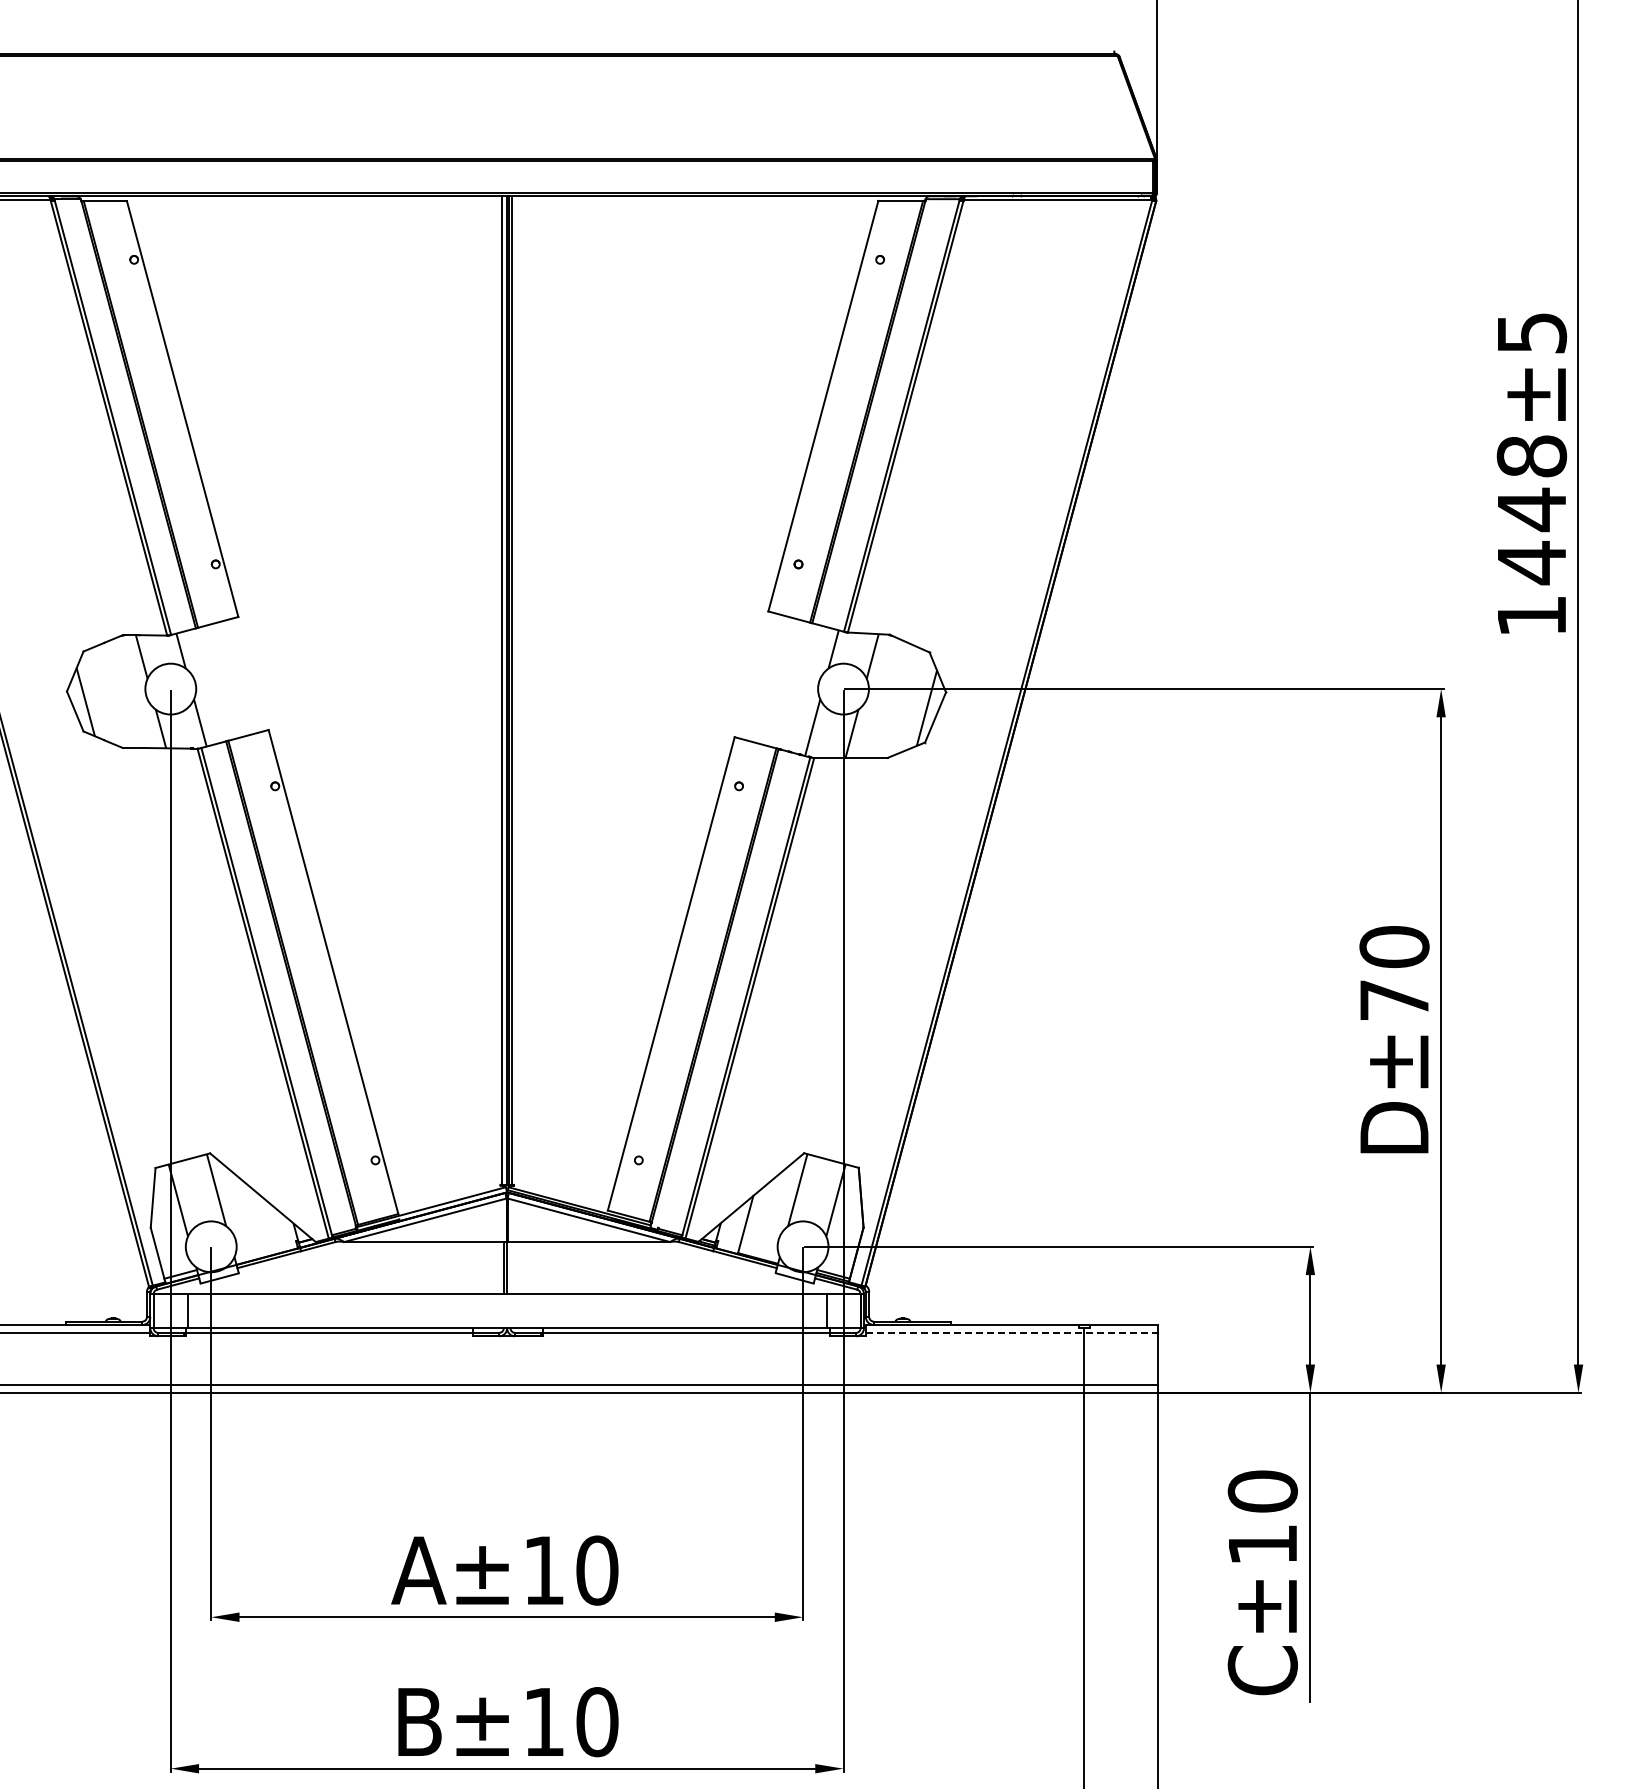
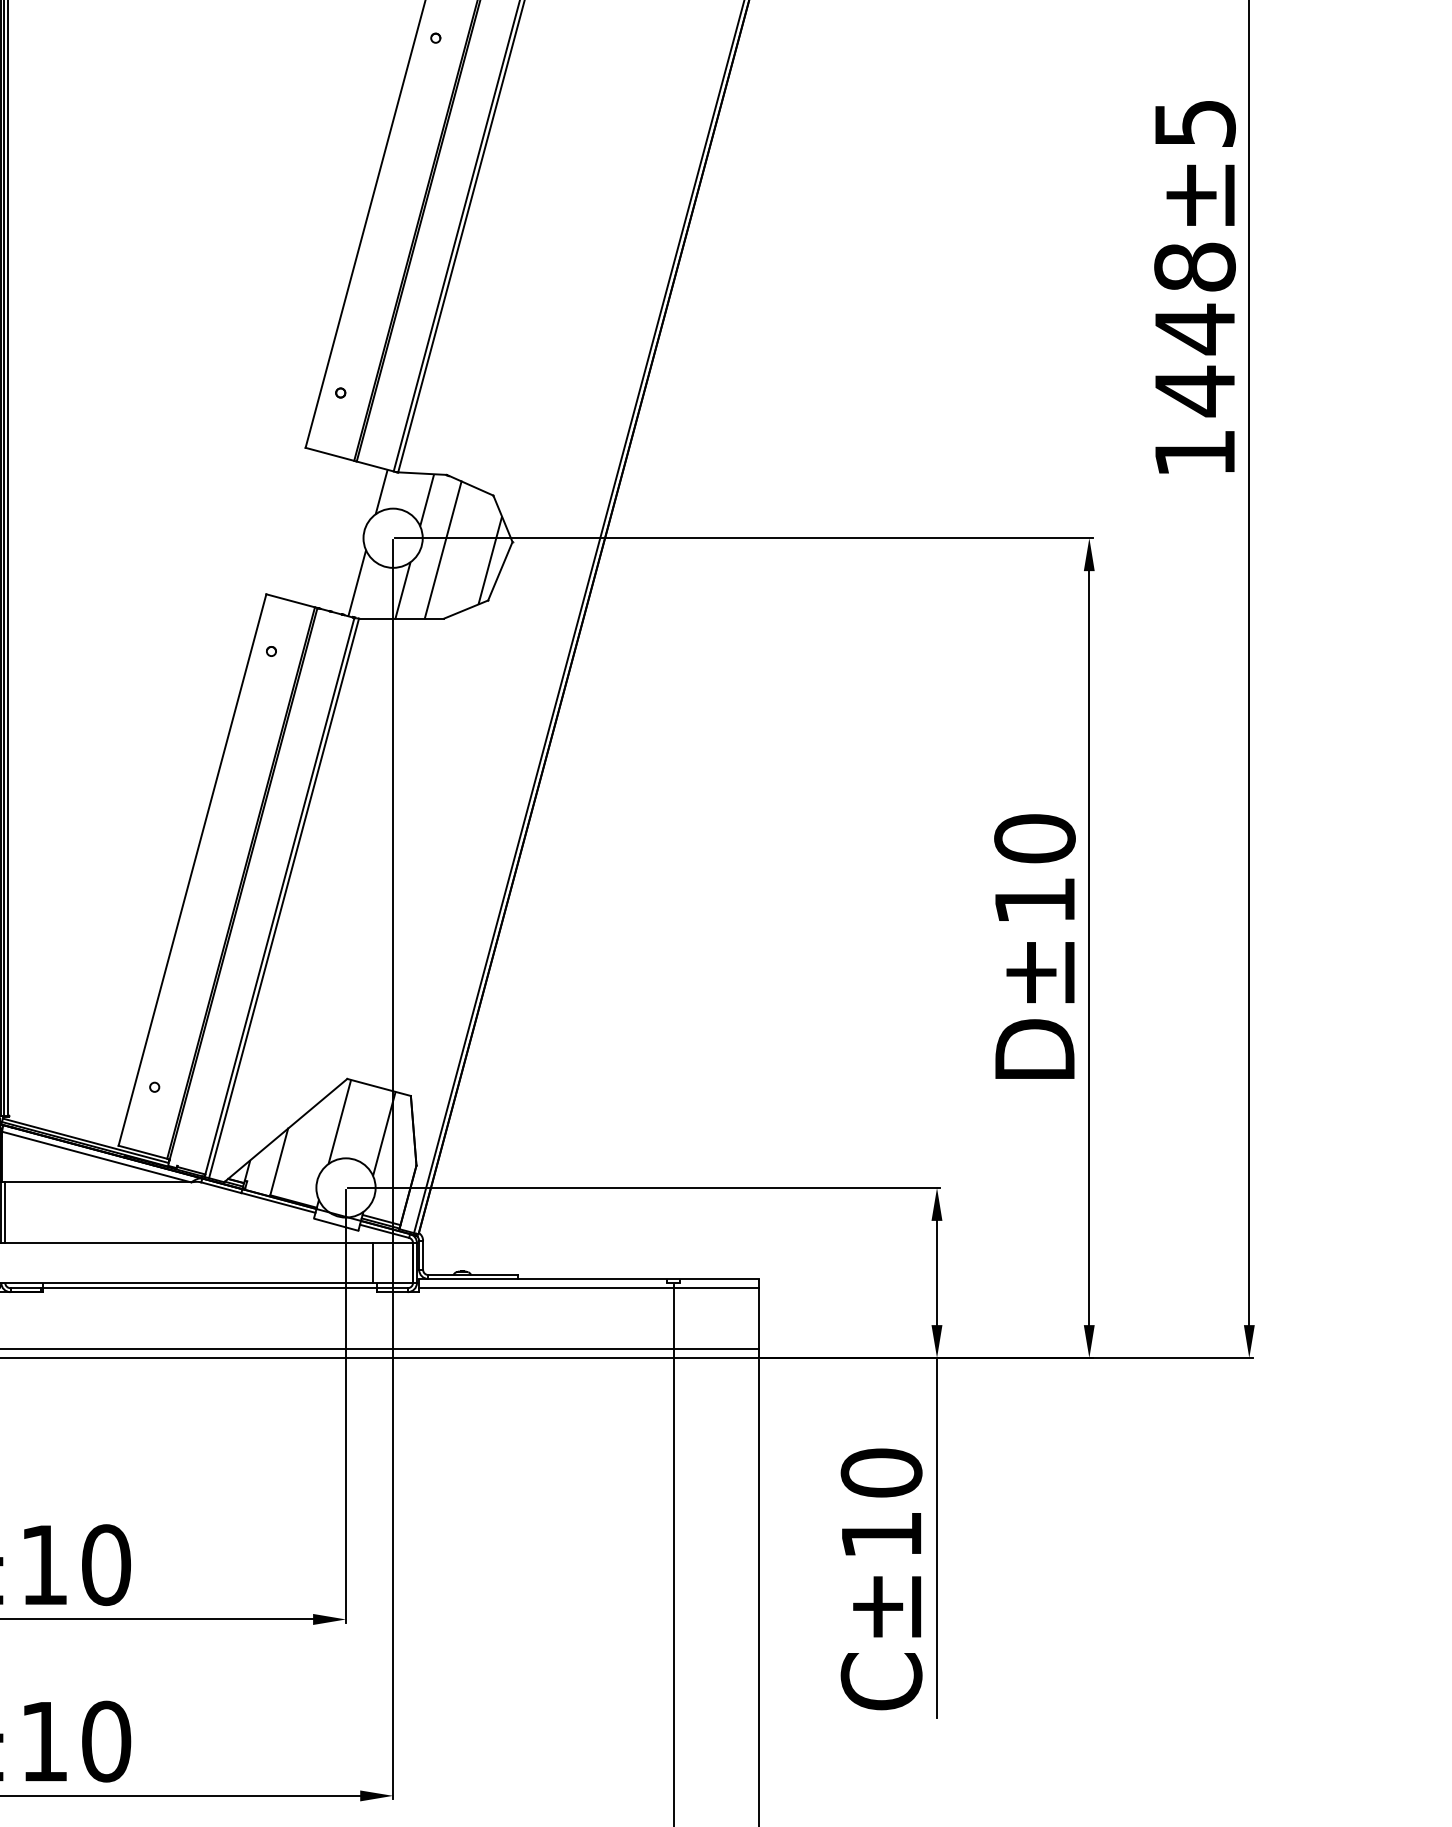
line: (886, 698) -> (443, 549), added
text: (1394, 999) -> (1034, 899), D±70 -> D±10
line: (510, 1268) -> (5, 1213), added
line: (1011, 1332) -> (588, 1287), dashed -> solid

